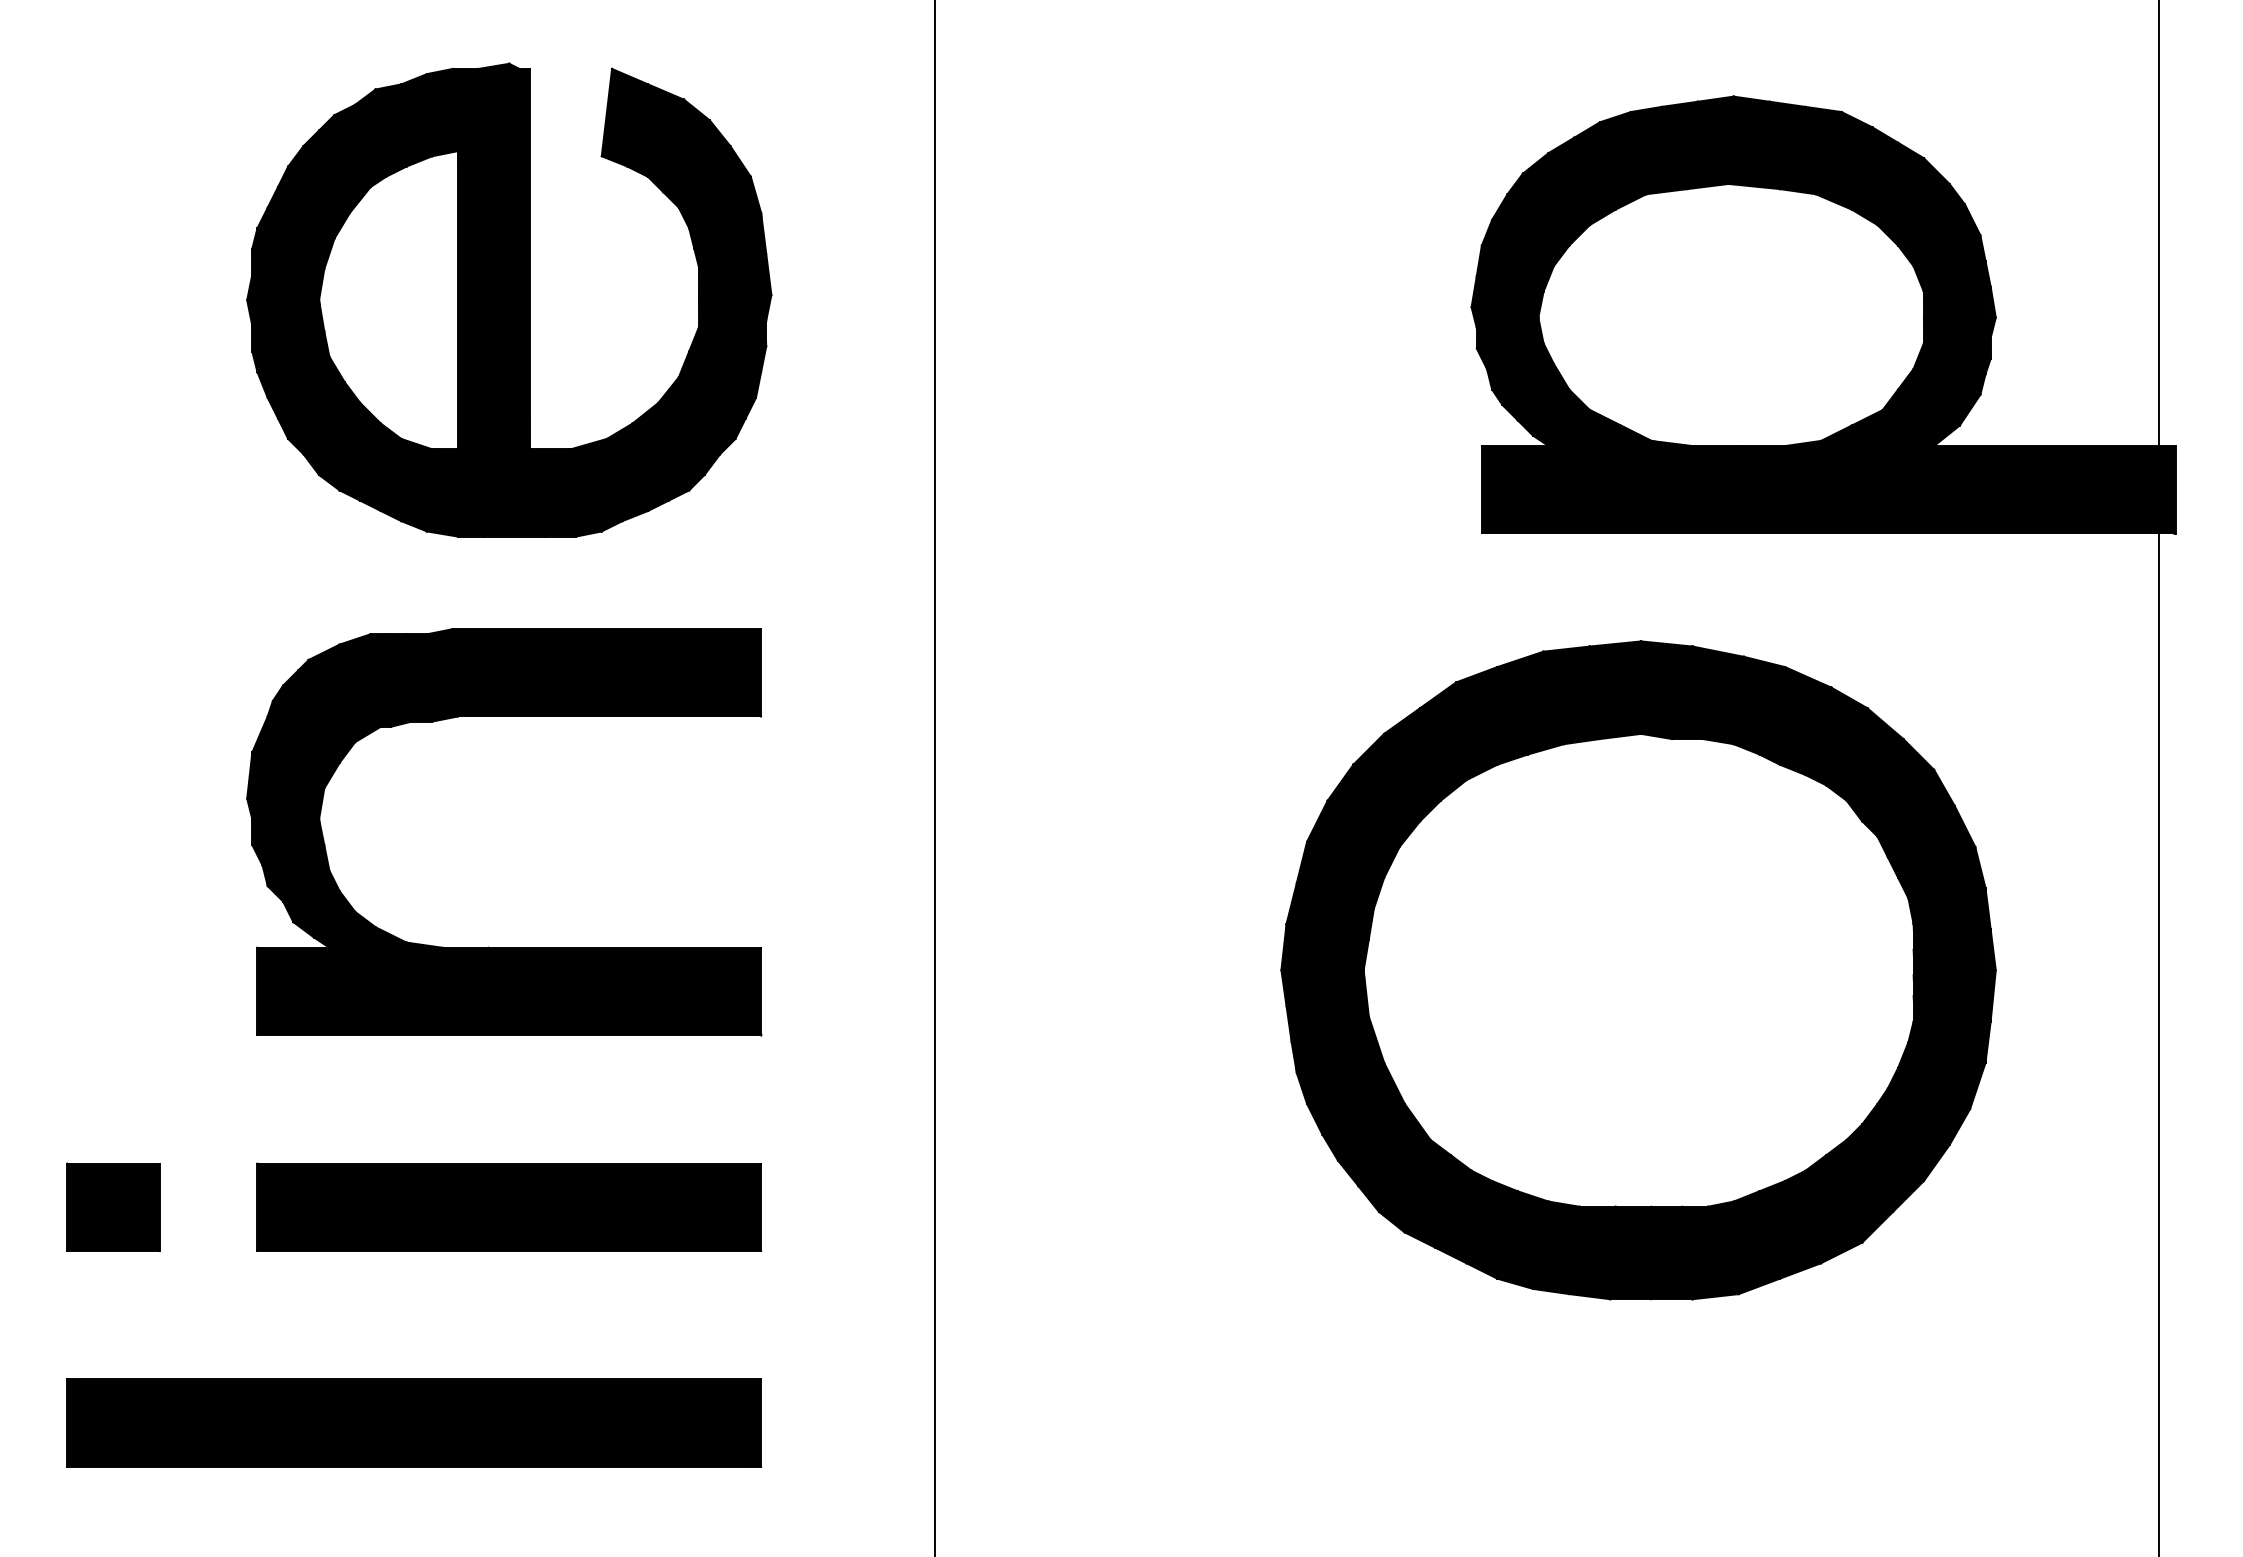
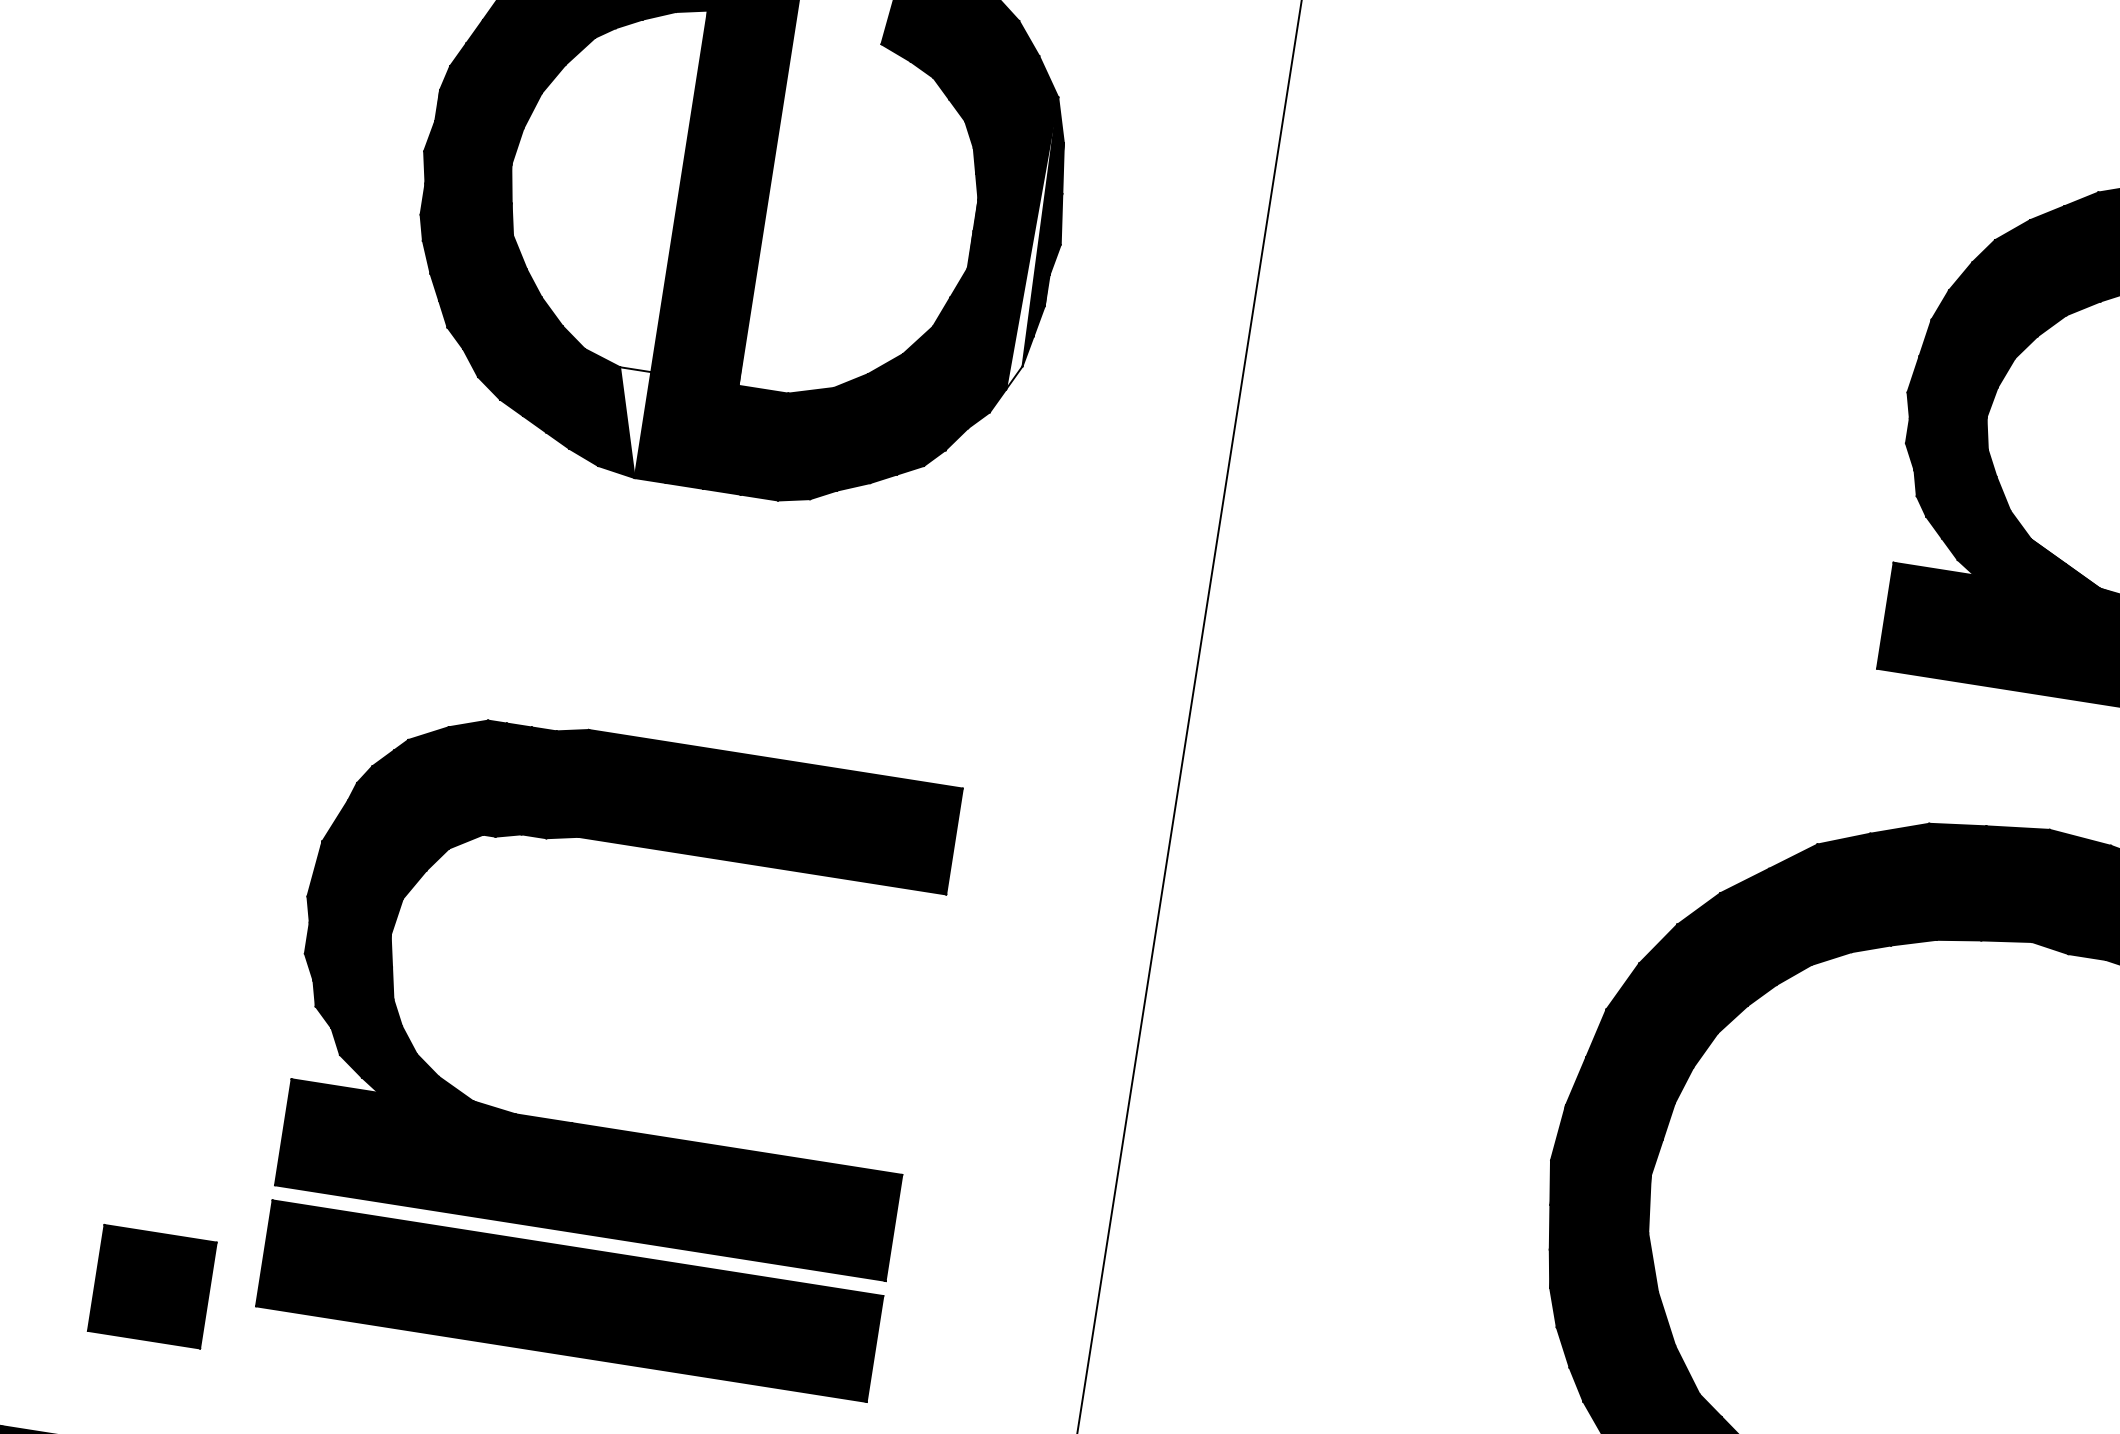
fill: (750, 297) -> (1034, 243), removed
fill: (444, 492) -> (626, 422), removed
part: (504, 947) -> (591, 1125), moved
part: (113, 1206) -> (152, 1285), moved

